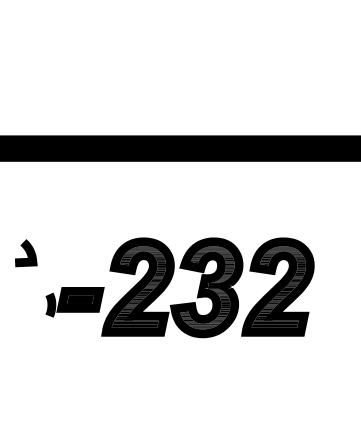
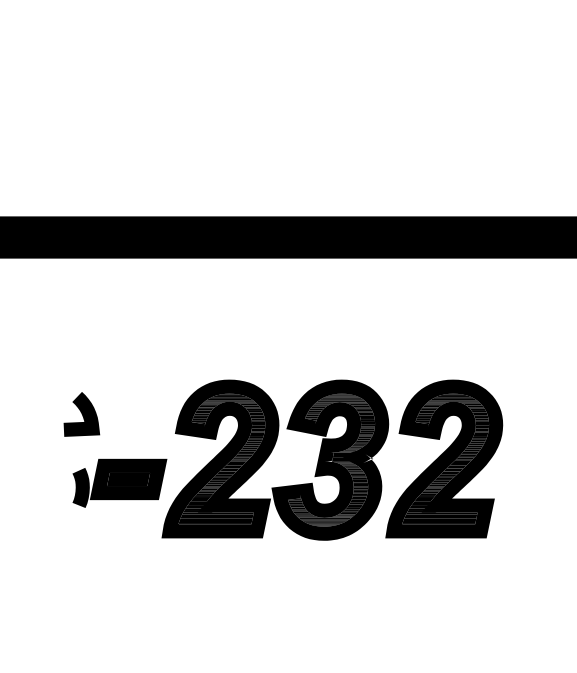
curve: (26, 253) -> (82, 414), moved

